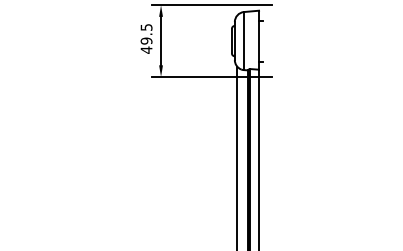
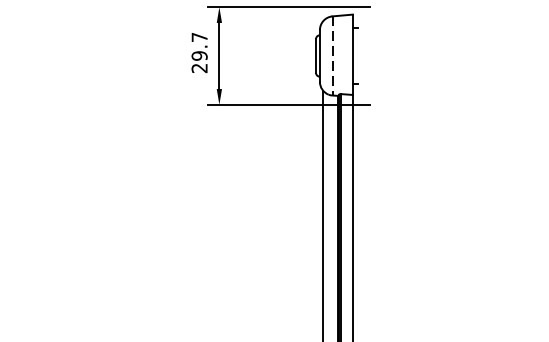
text: (146, 38) -> (199, 52), 49.5 -> 29.7
line: (244, 41) -> (333, 56), solid -> dashed

